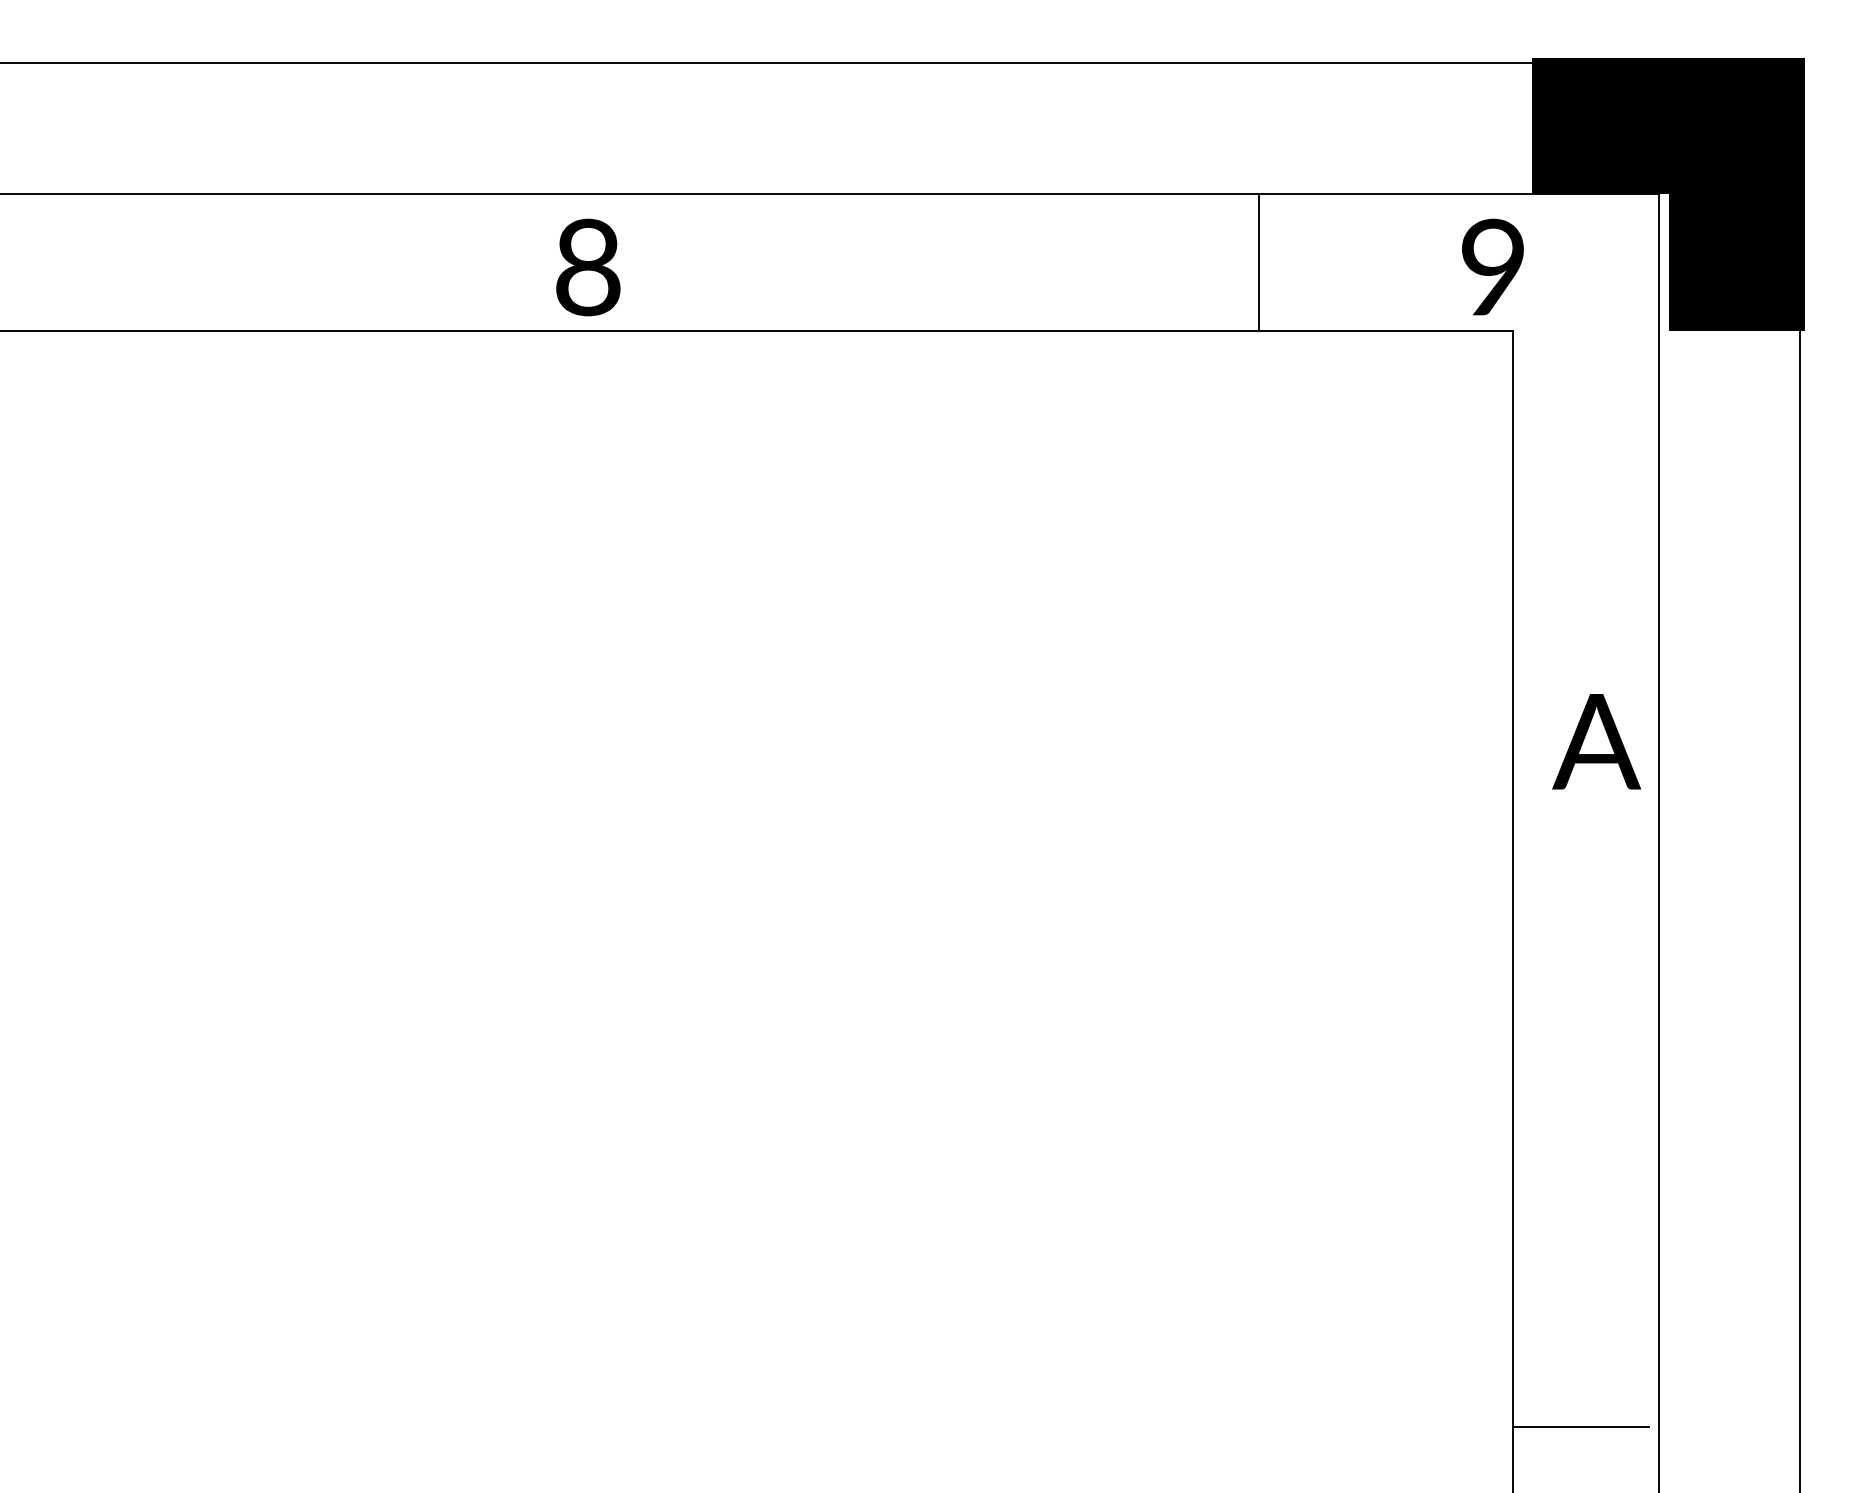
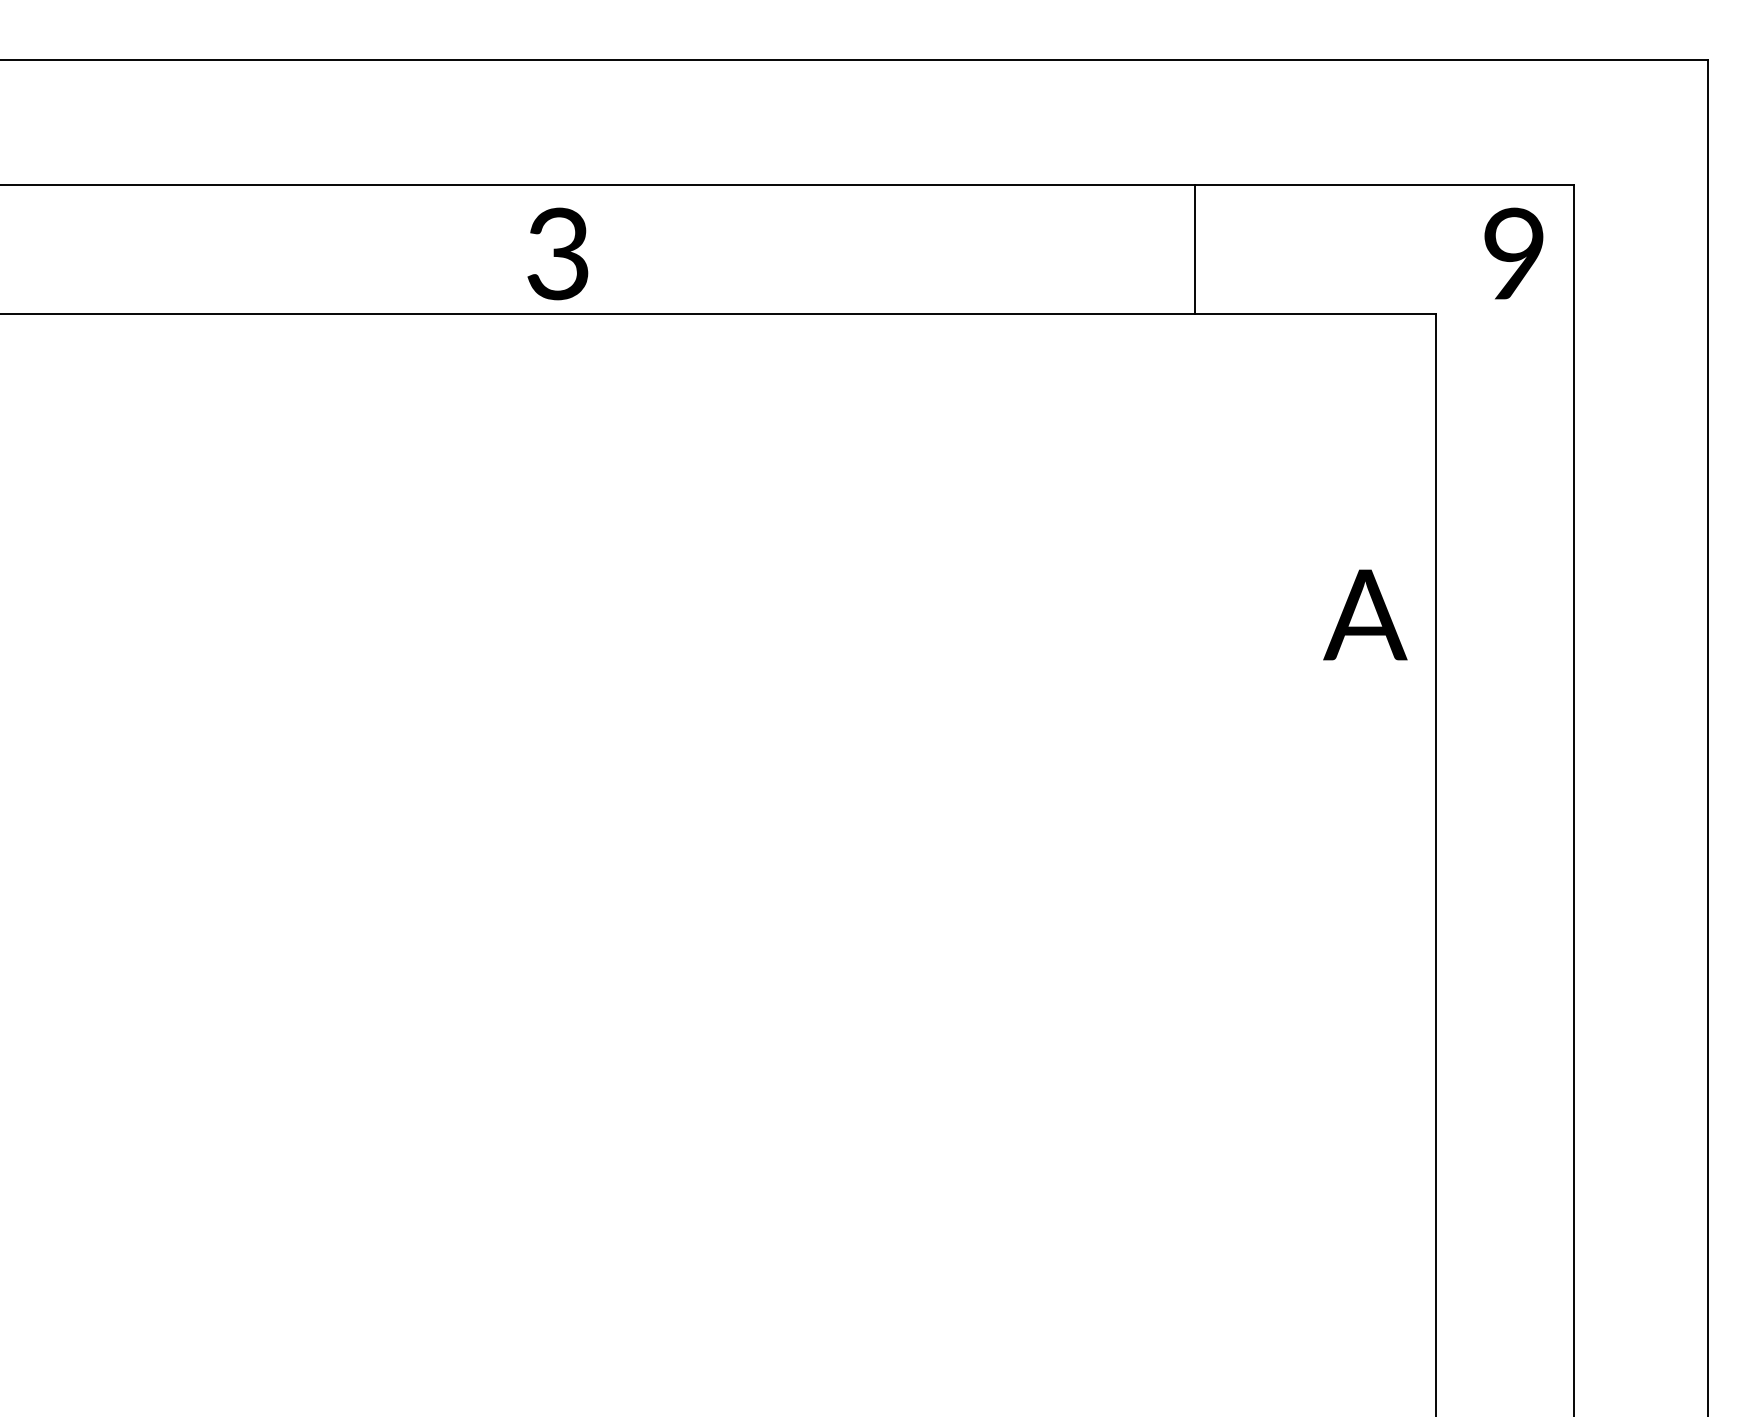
fill: (1668, 194) -> (1583, 184), removed
text: (588, 267) -> (558, 253), 8 -> 3
text: (1492, 267) -> (1513, 253), moved
text: (1596, 741) -> (1365, 614), moved
line: (1580, 1427) -> (1500, 1354), removed

